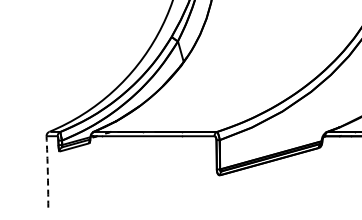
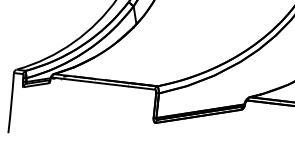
arc: (47, 171) -> (11, 102), dashed -> solid

